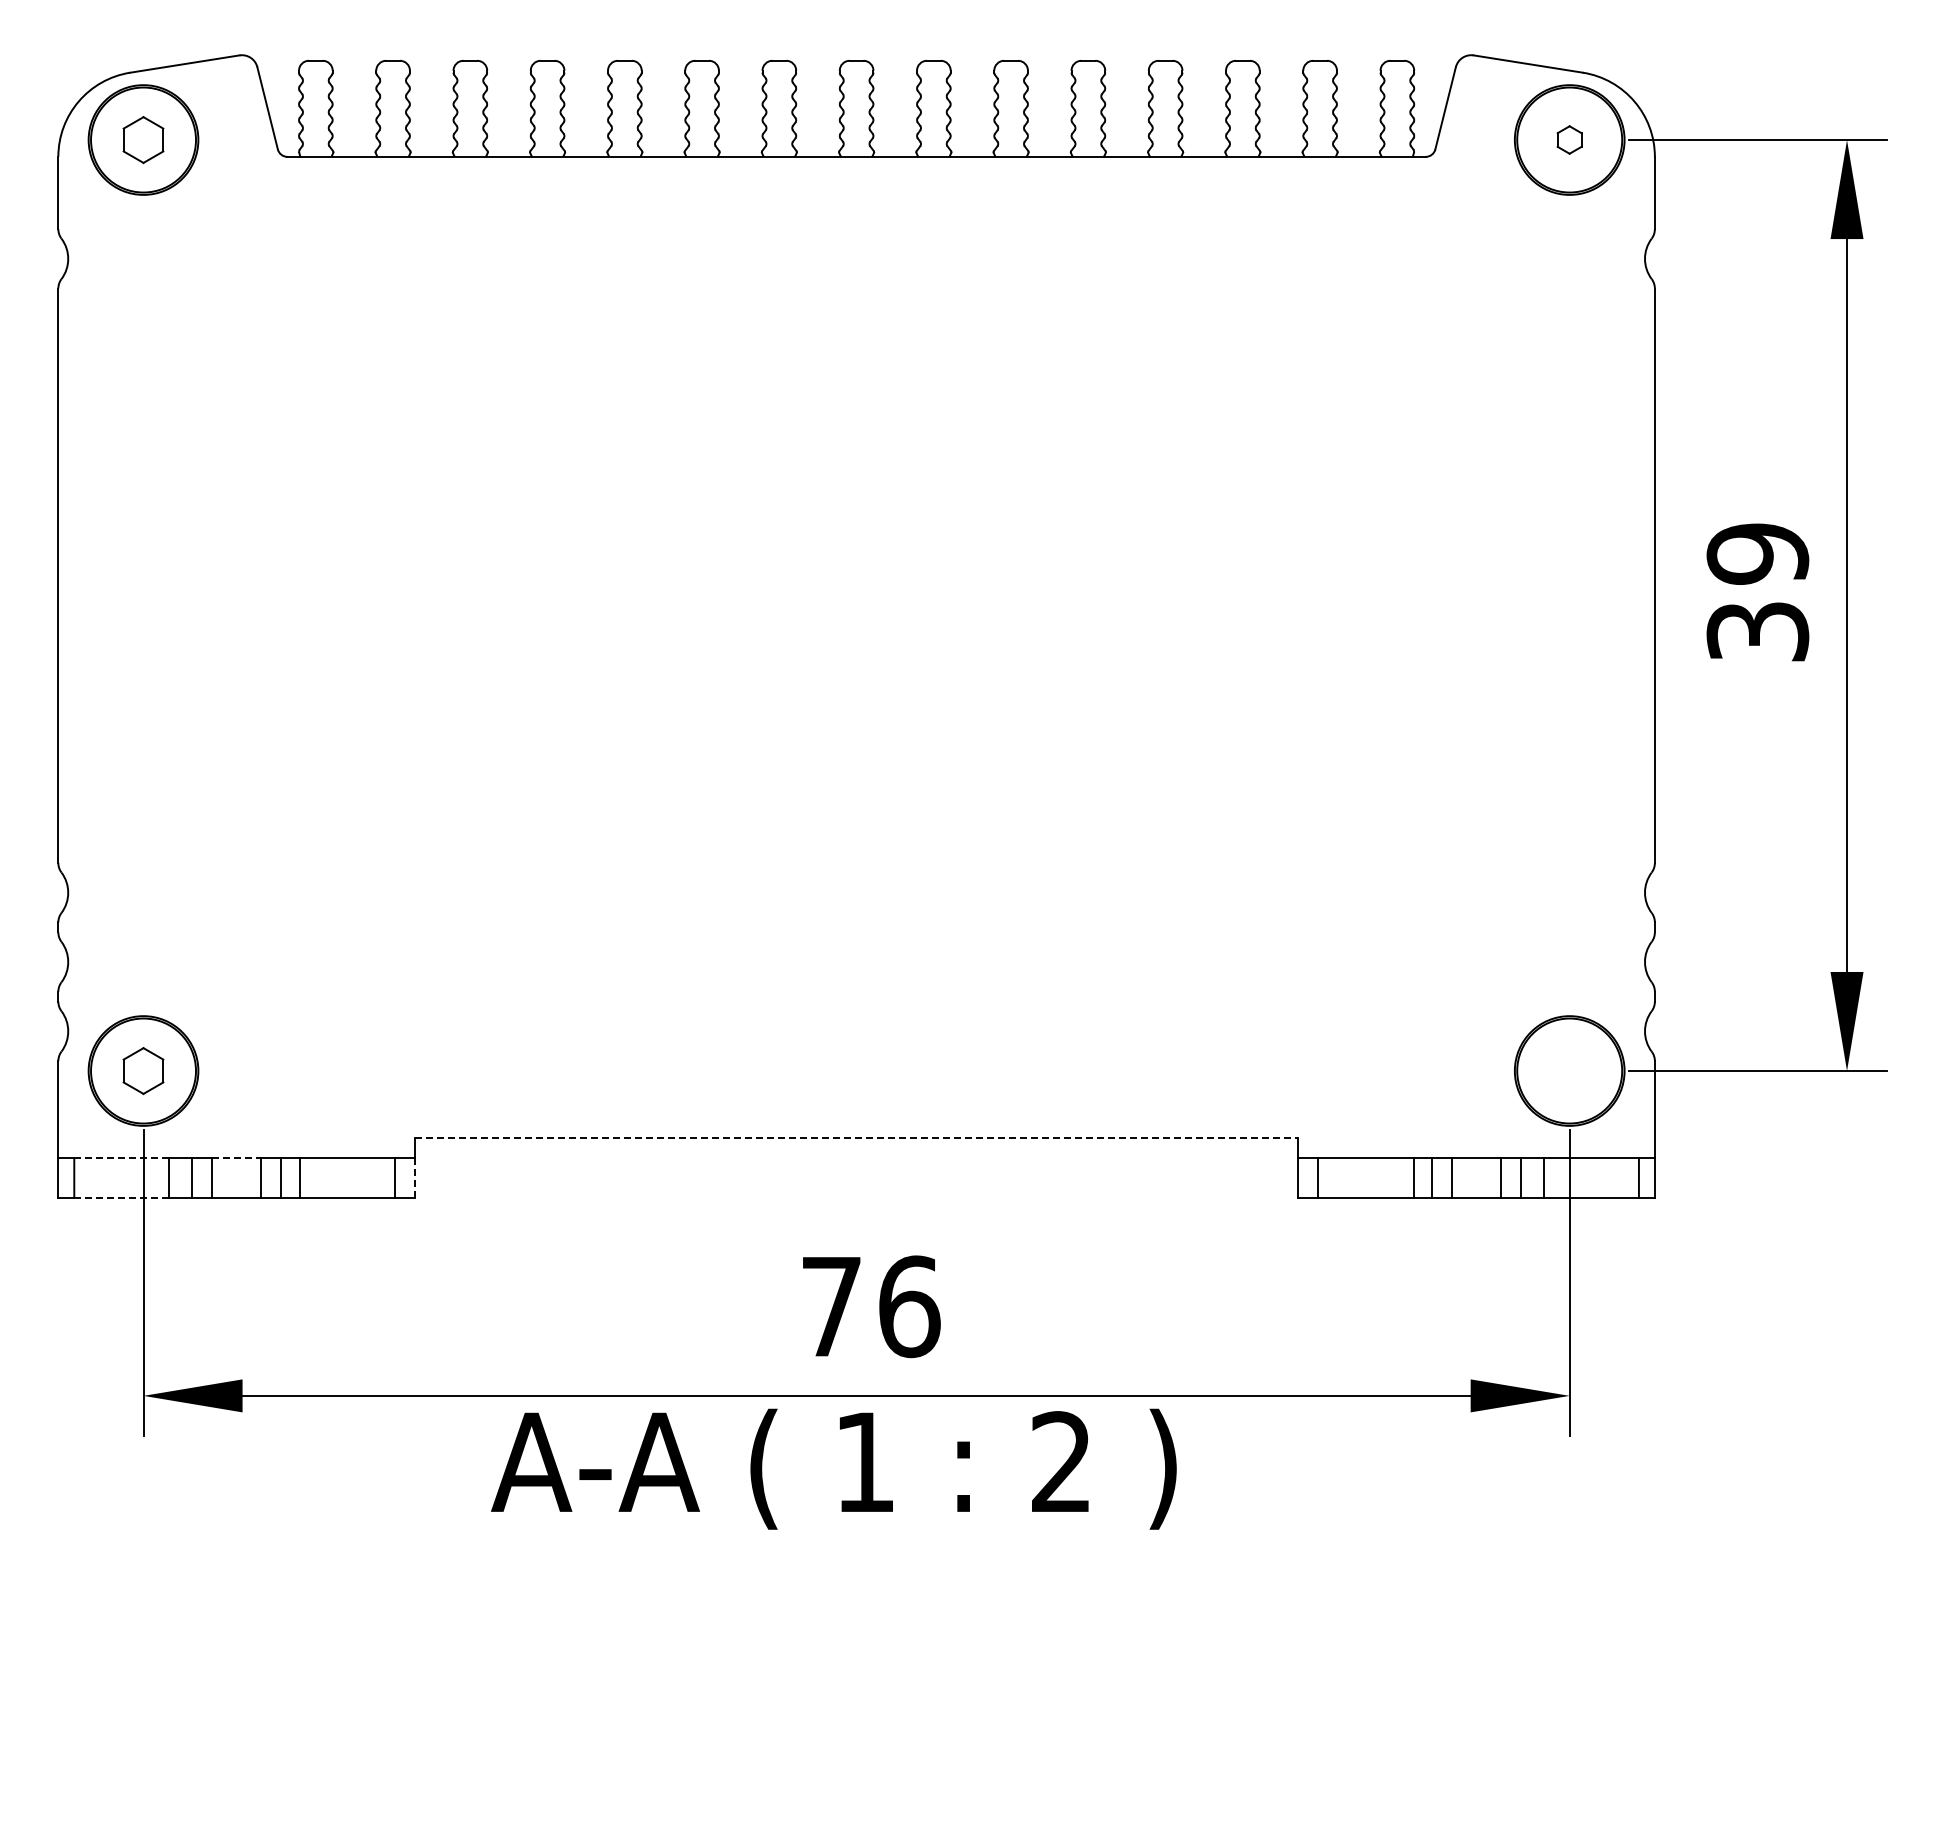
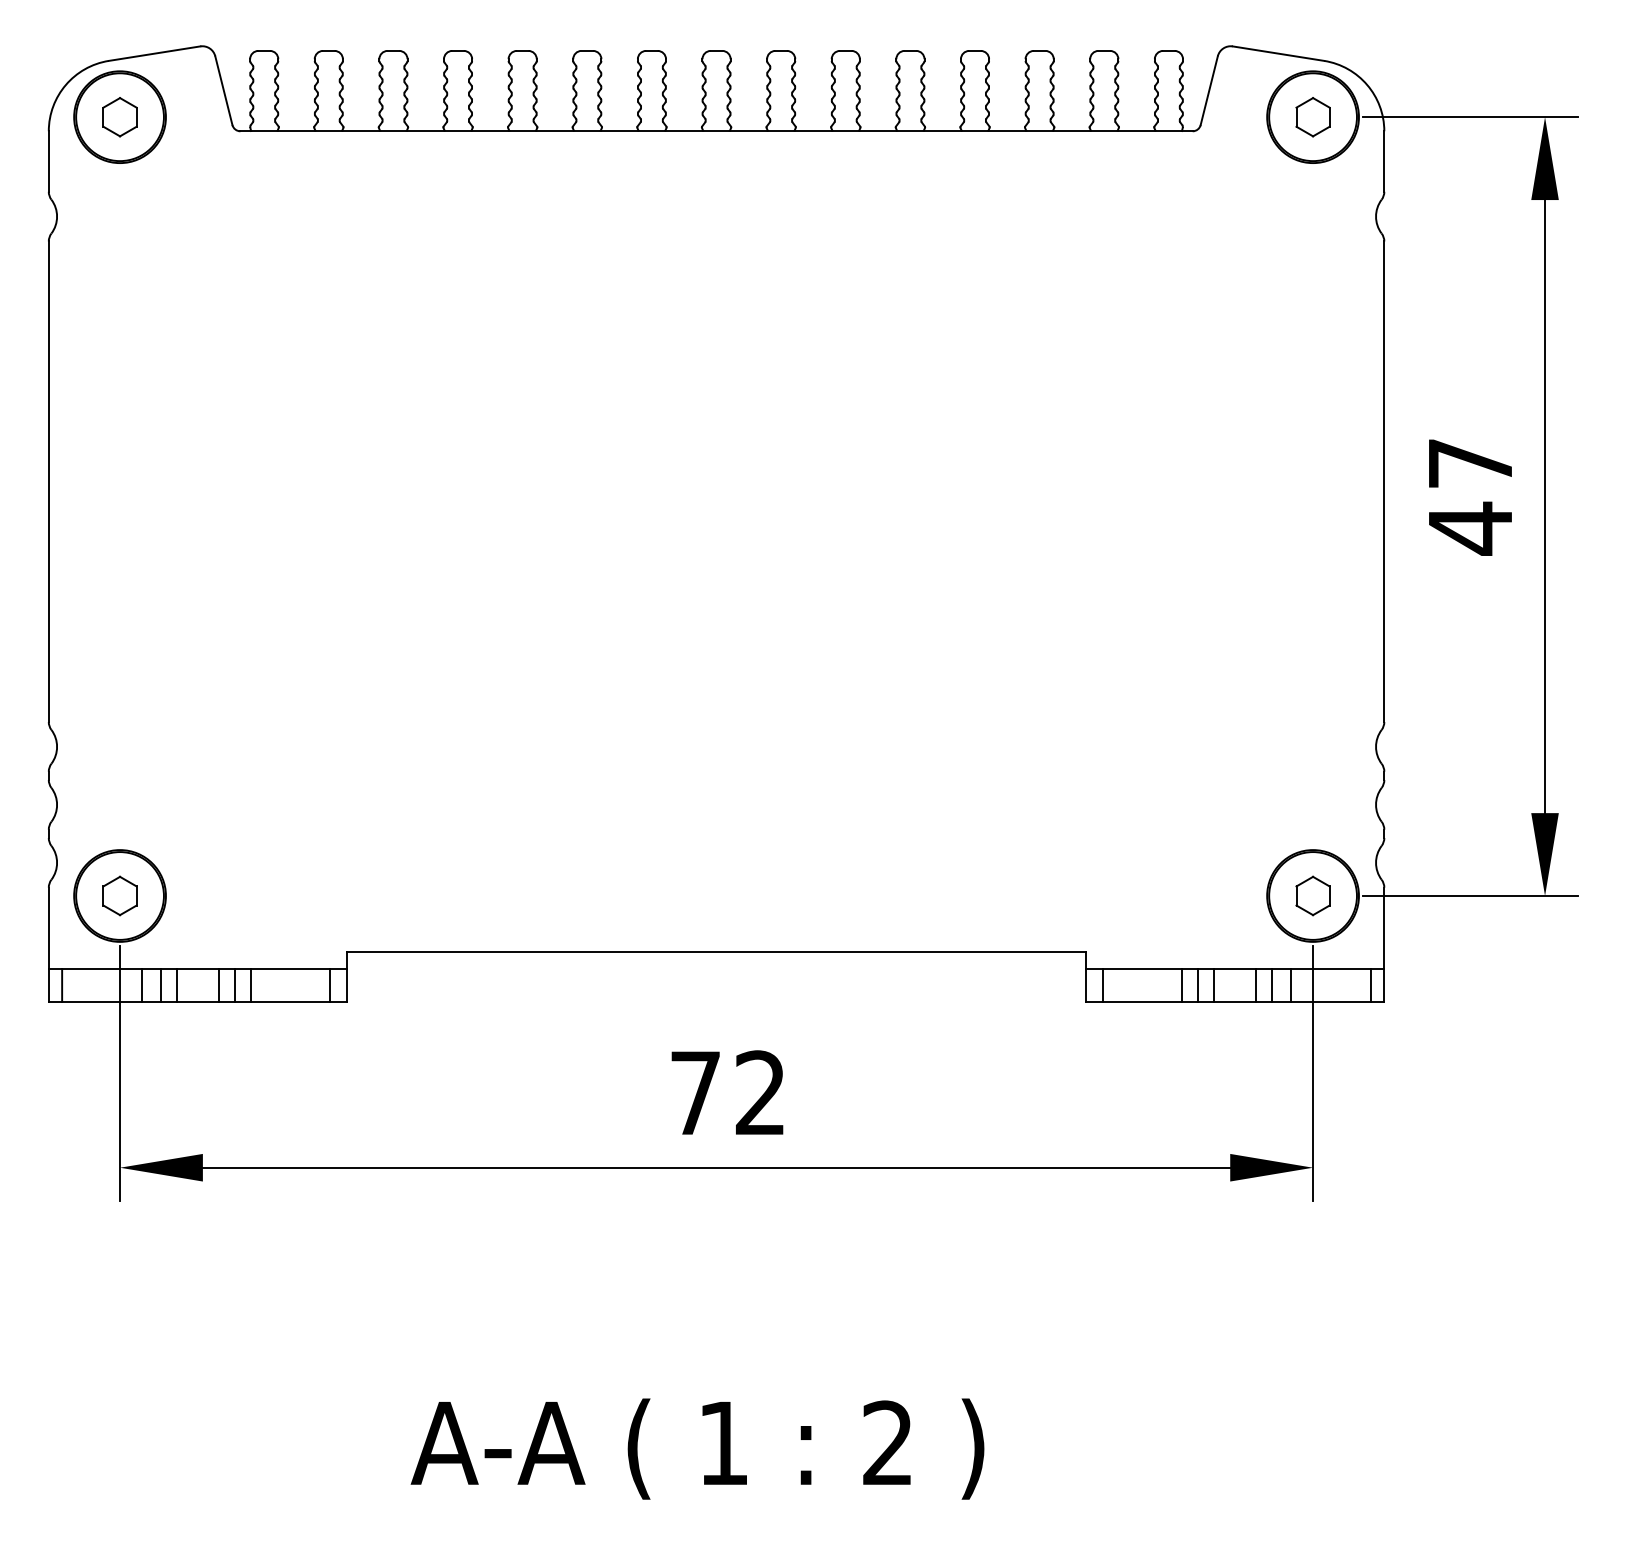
part: (1569, 139) -> (1312, 116), size x1.67
text: (1757, 593) -> (1470, 496), 39 -> 47
part: (1569, 1070) -> (1312, 895), added
line: (856, 1138) -> (716, 952), dashed -> solid
line: (121, 1158) -> (101, 969), dashed -> solid
line: (236, 1158) -> (197, 969), dashed -> solid
line: (414, 1178) -> (346, 985), dashed -> solid
line: (121, 1197) -> (101, 1001), dashed -> solid
text: (909, 1306) -> (760, 1092), 76 -> 72
text: (833, 1468) -> (697, 1448), moved

